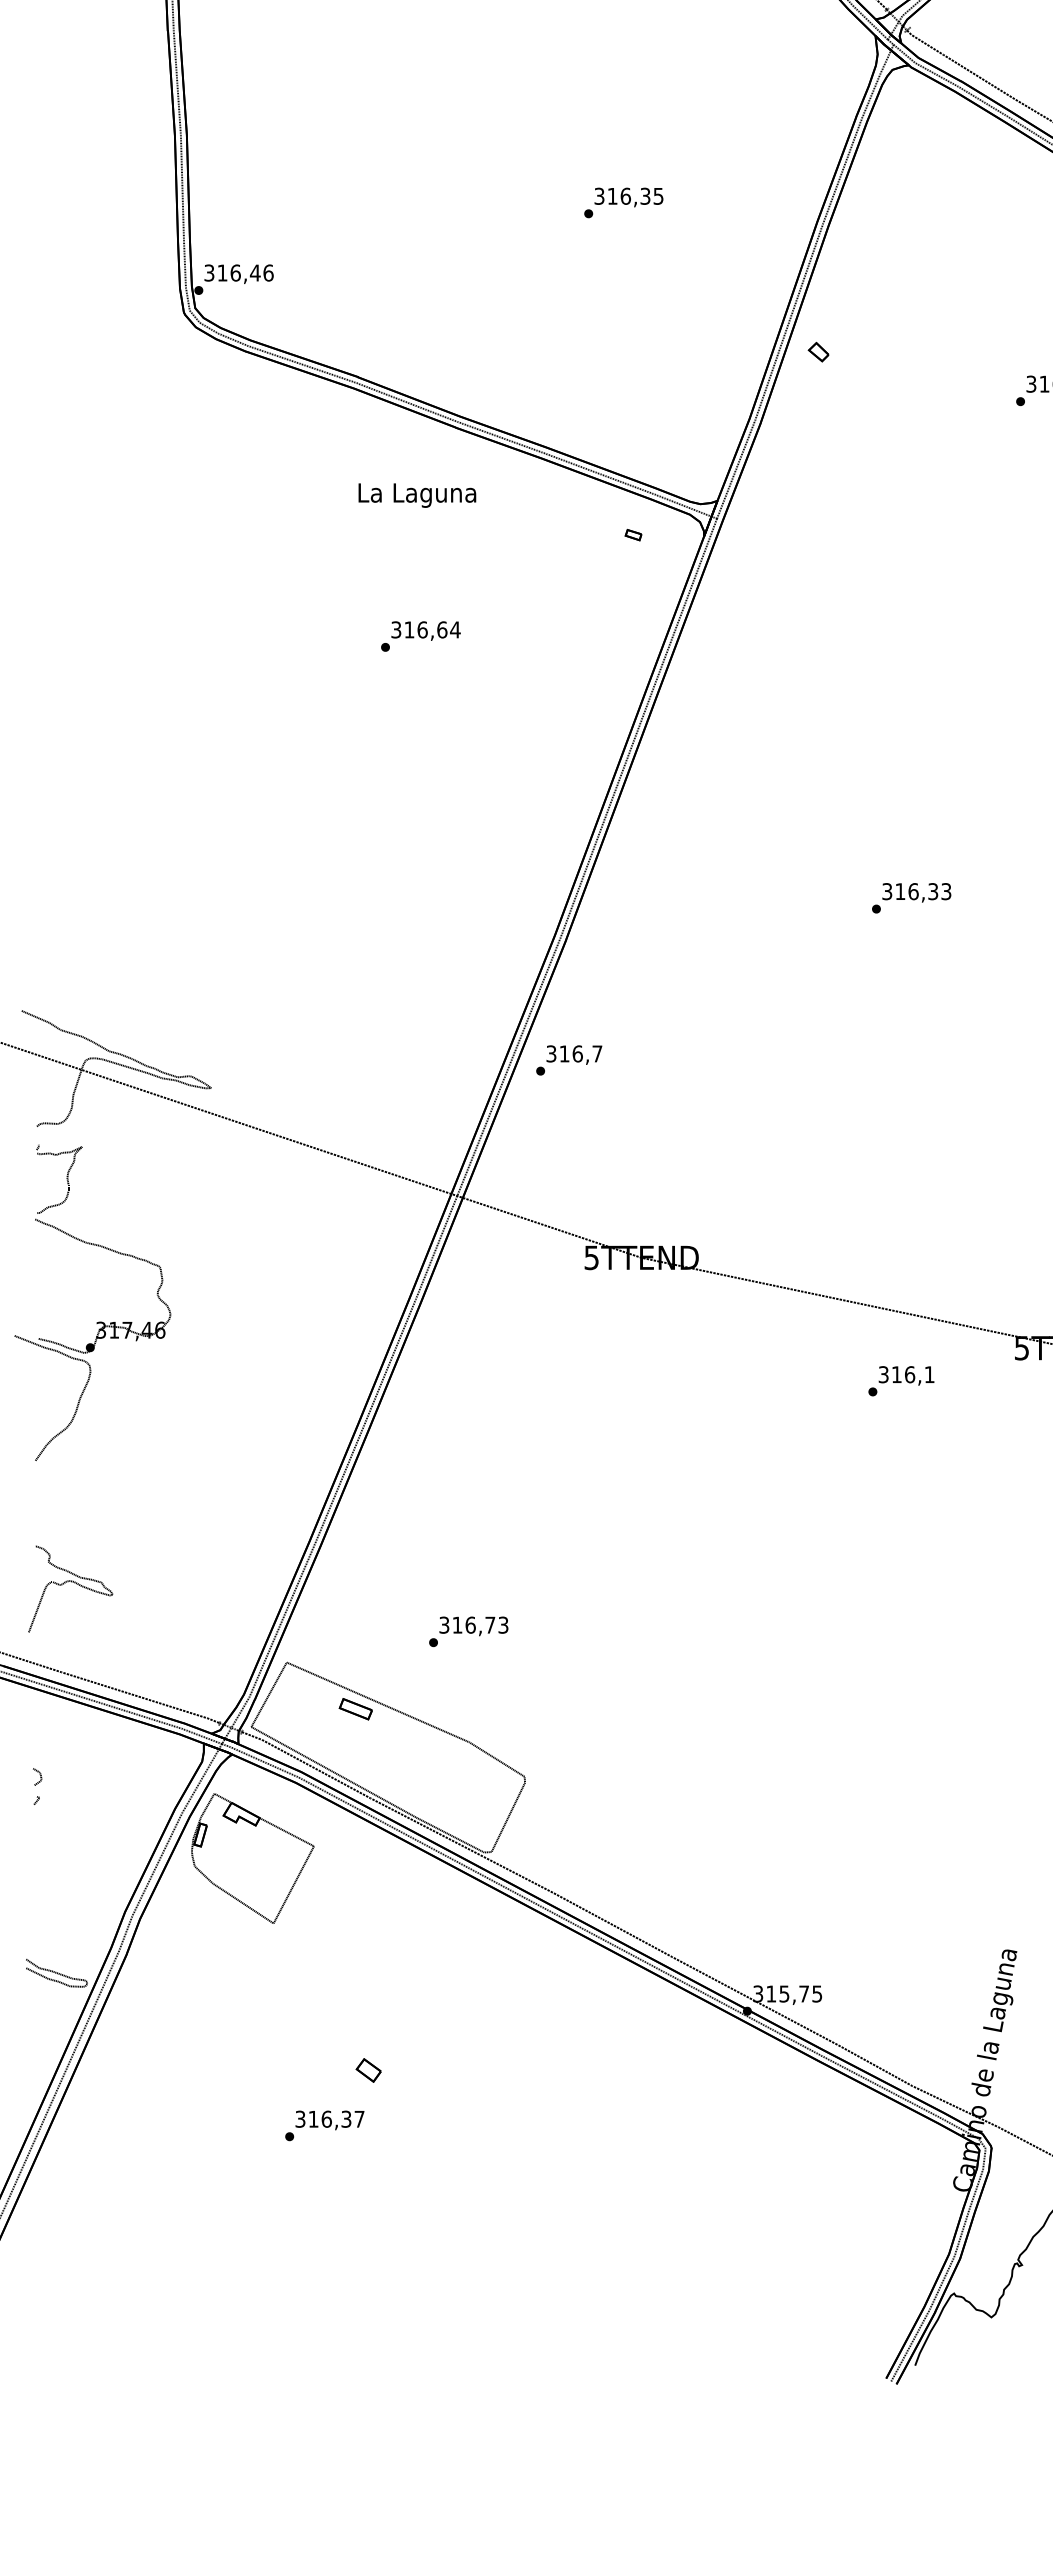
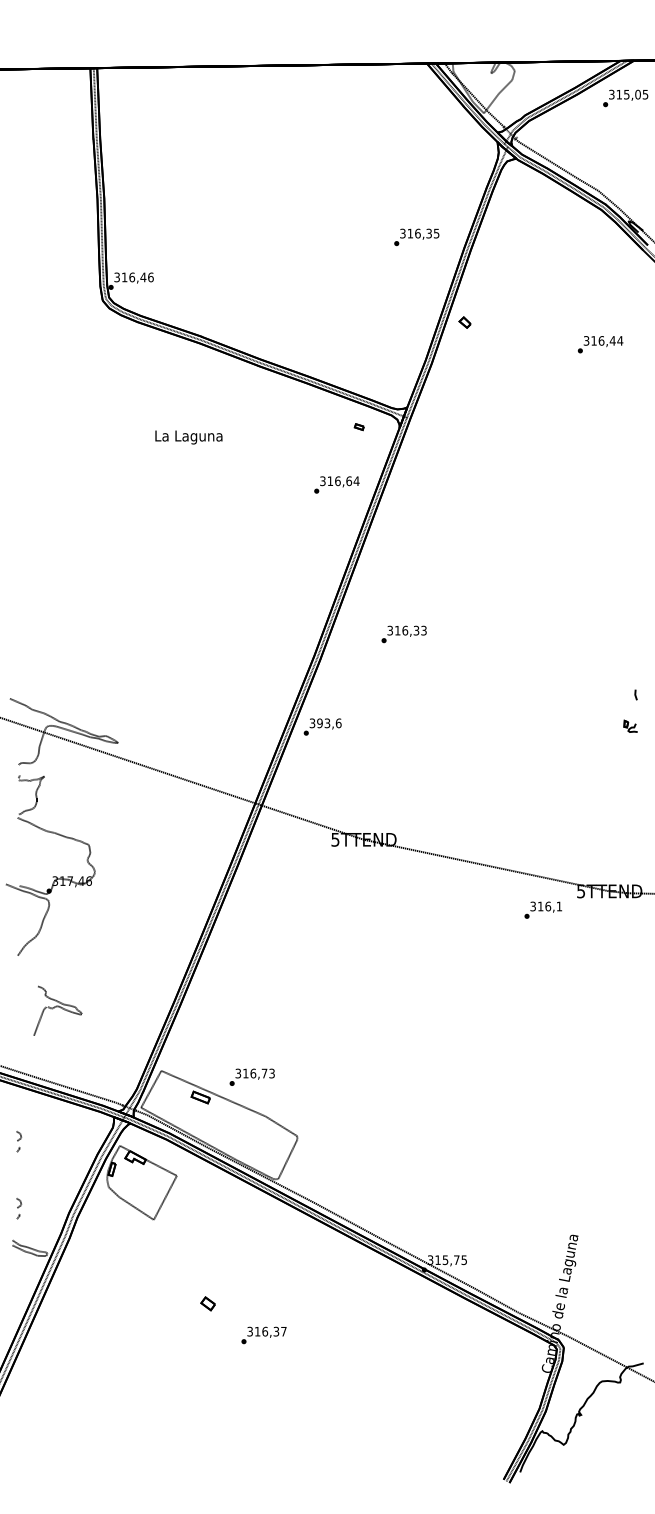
text: (623, 203) -> (416, 237), moved
text: (416, 495) -> (188, 437), moved
text: (420, 635) -> (336, 484), moved
text: (910, 898) -> (403, 634), moved
text: (581, 1054) -> (329, 723), 316,7 -> 393,6
text: (901, 1379) -> (543, 909), moved
curve: (69, 1583) -> (57, 1007), moved
text: (467, 1630) -> (251, 1076), moved
part: (38, 1903) -> (19, 1208), added
text: (323, 2125) -> (263, 1335), moved

